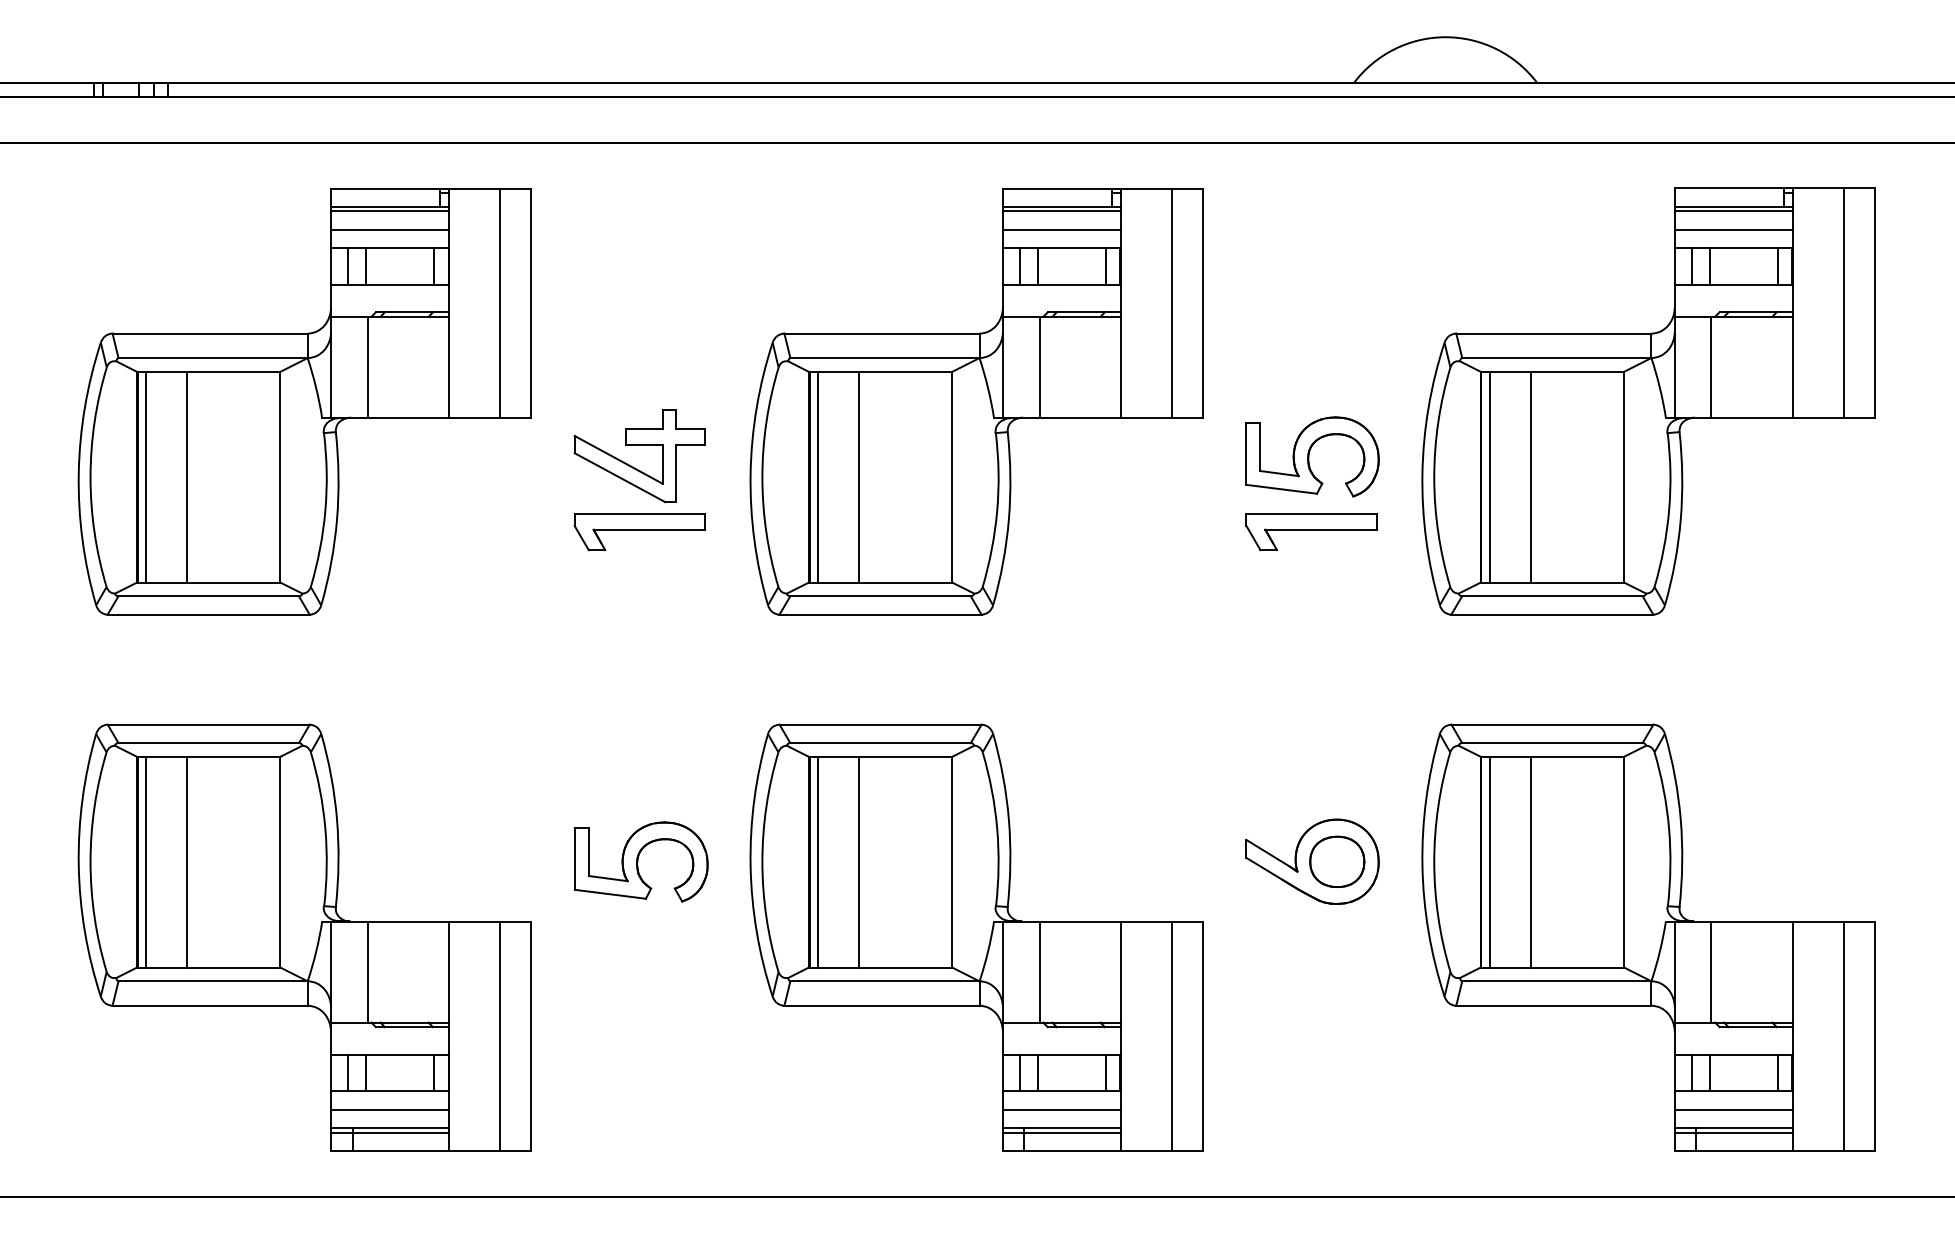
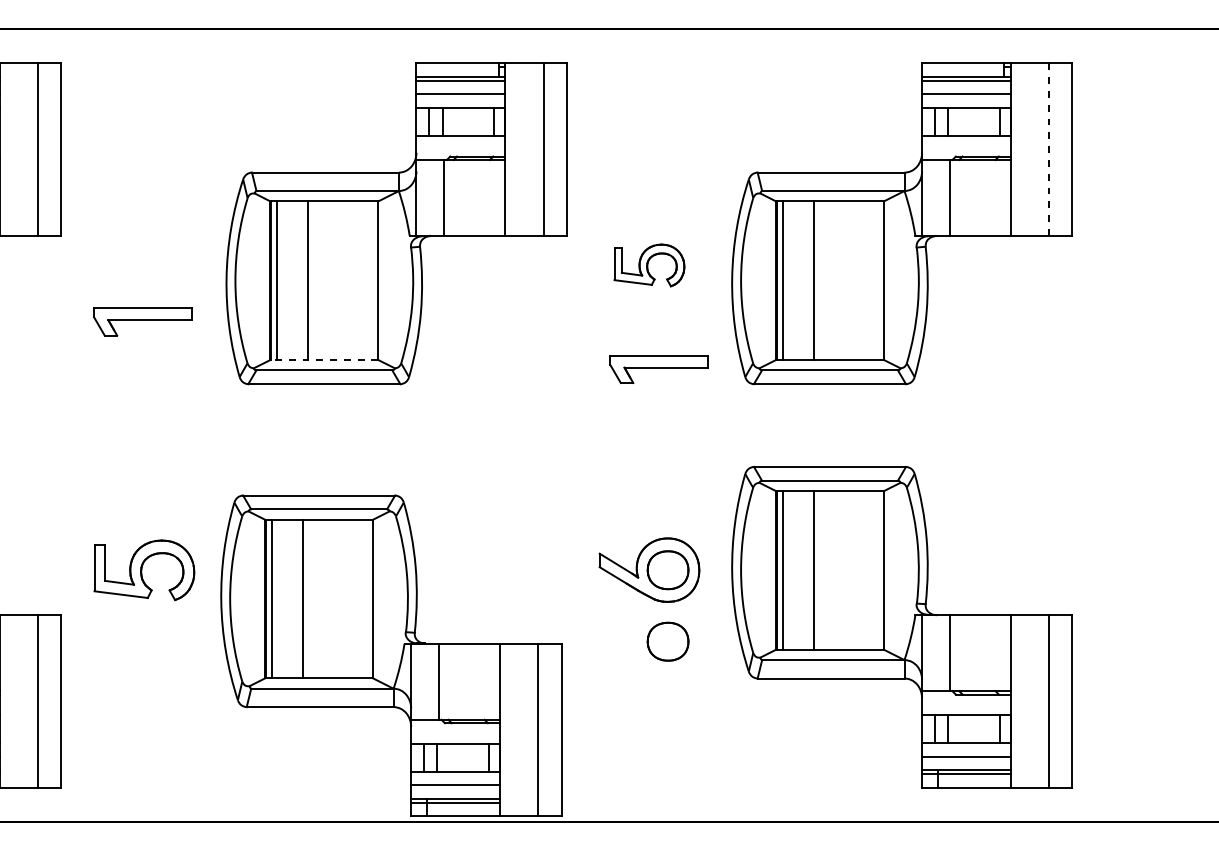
line: (1843, 303) -> (1049, 149), solid -> dashed
part: (639, 445) -> (142, 256), removed
part: (1312, 456) -> (649, 265), size x0.7
part: (1311, 532) -> (659, 369), moved
line: (880, 582) -> (324, 359), solid -> dashed
part: (976, 937) -> (391, 655), moved
part: (1337, 956) -> (668, 641), added

